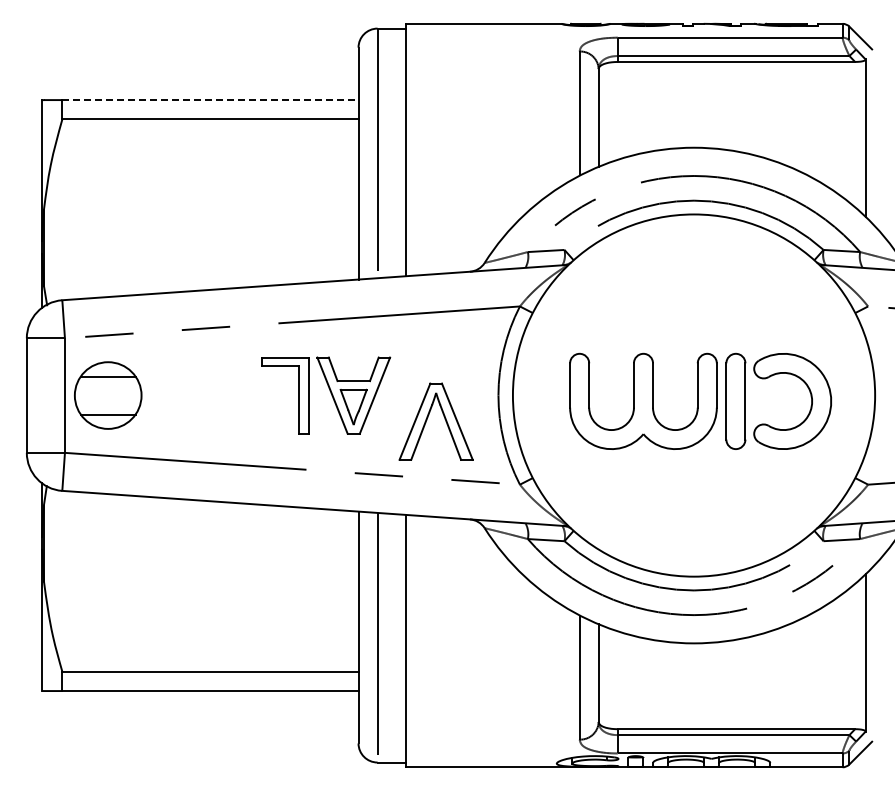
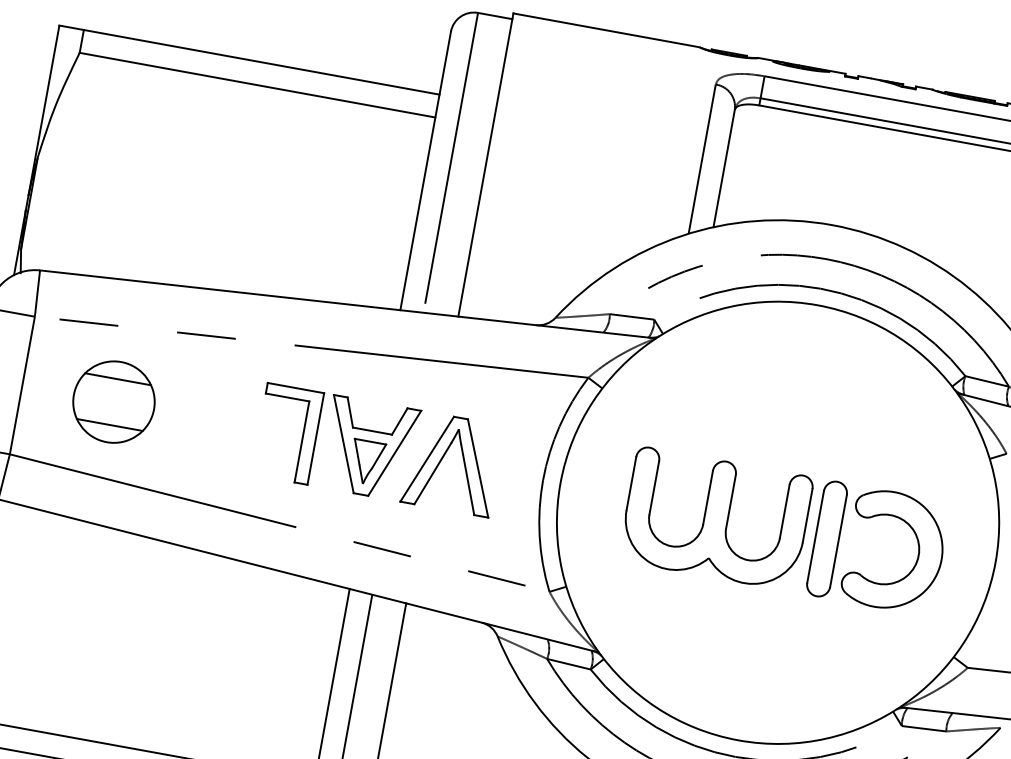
line: (210, 100) -> (261, 62), dashed -> solid
part: (108, 395) -> (114, 402), moved
part: (428, 417) -> (444, 457), moved

